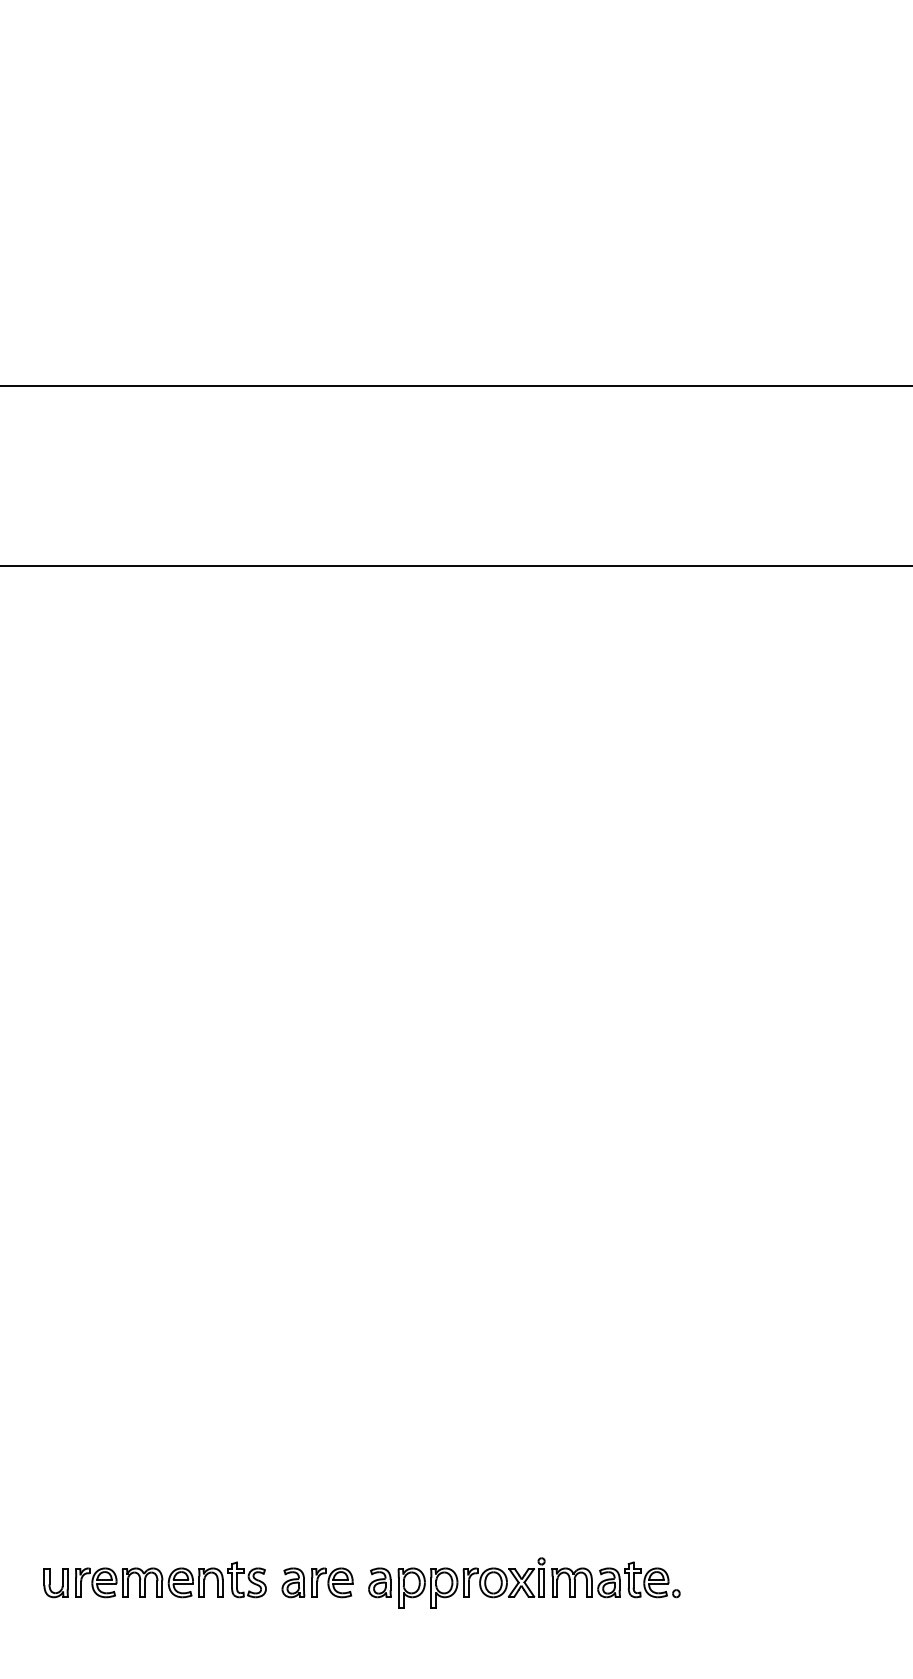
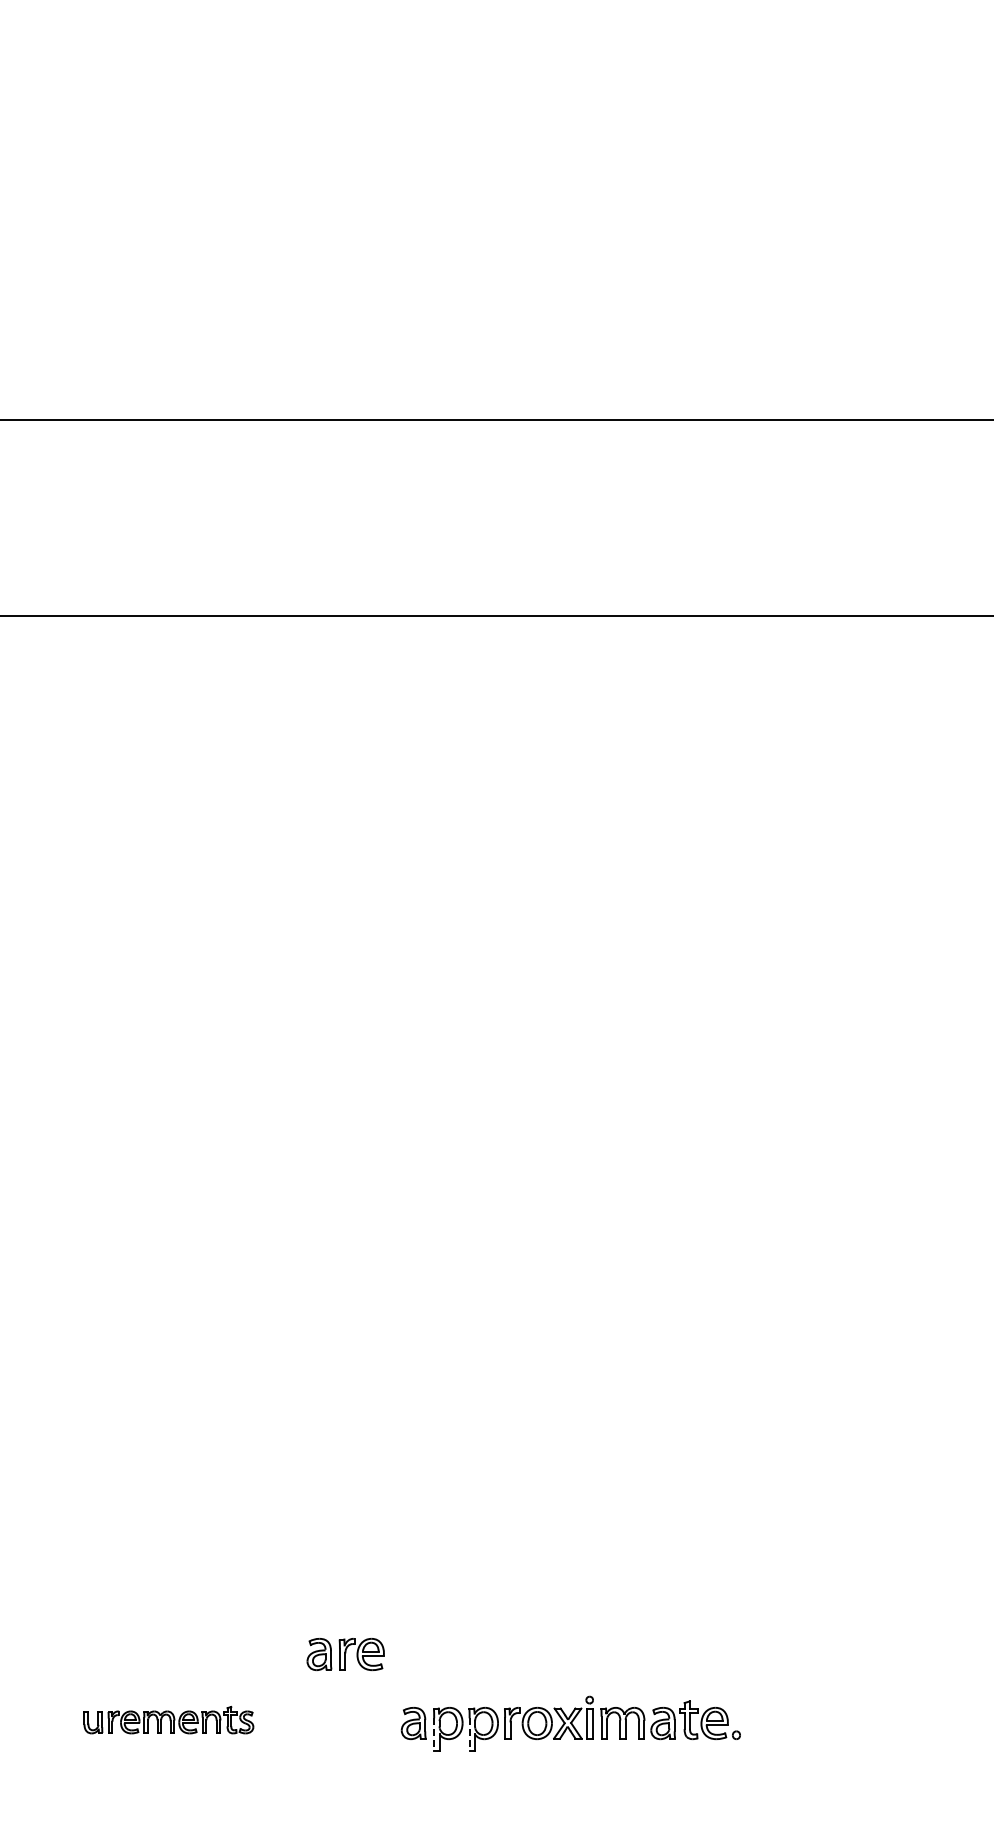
part: (154, 1579) -> (168, 1719), size x0.7
part: (317, 1582) -> (345, 1654), moved
line: (399, 1593) -> (434, 1735), solid -> dashed
line: (431, 1593) -> (469, 1735), solid -> dashed

